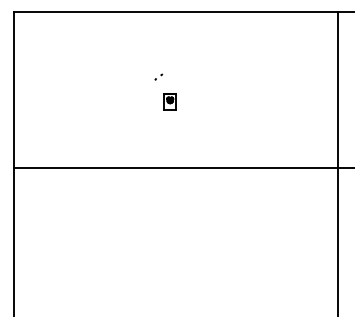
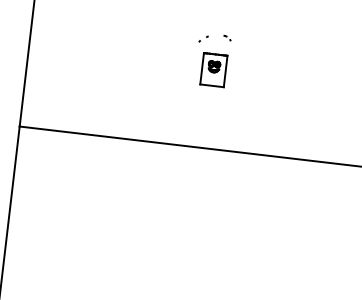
part: (178, 73) -> (227, 37), added
part: (169, 101) -> (212, 69), size x1.67

